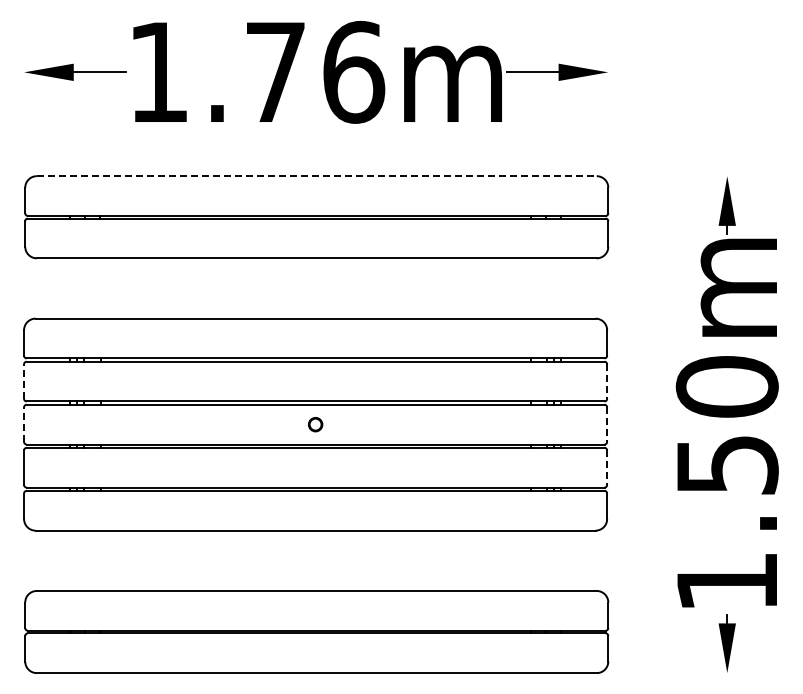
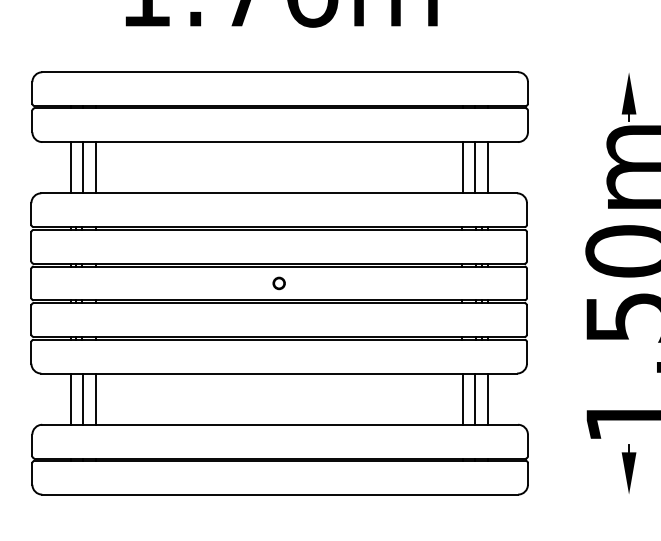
line: (316, 176) -> (279, 72), dashed -> solid
line: (70, 288) -> (70, 167), added
line: (85, 288) -> (83, 167), added
line: (99, 288) -> (95, 167), added
line: (531, 288) -> (462, 167), added
line: (546, 288) -> (475, 167), added
line: (561, 288) -> (488, 167), added
line: (24, 381) -> (31, 246), dashed -> solid
line: (607, 382) -> (527, 247), dashed -> solid
line: (24, 424) -> (31, 283), dashed -> solid
line: (607, 425) -> (527, 284), dashed -> solid
line: (607, 468) -> (527, 320), dashed -> solid
line: (70, 560) -> (70, 398), added
line: (85, 560) -> (83, 398), added
line: (99, 560) -> (95, 398), added
line: (531, 560) -> (462, 398), added
line: (546, 560) -> (475, 398), added
line: (561, 560) -> (488, 398), added

